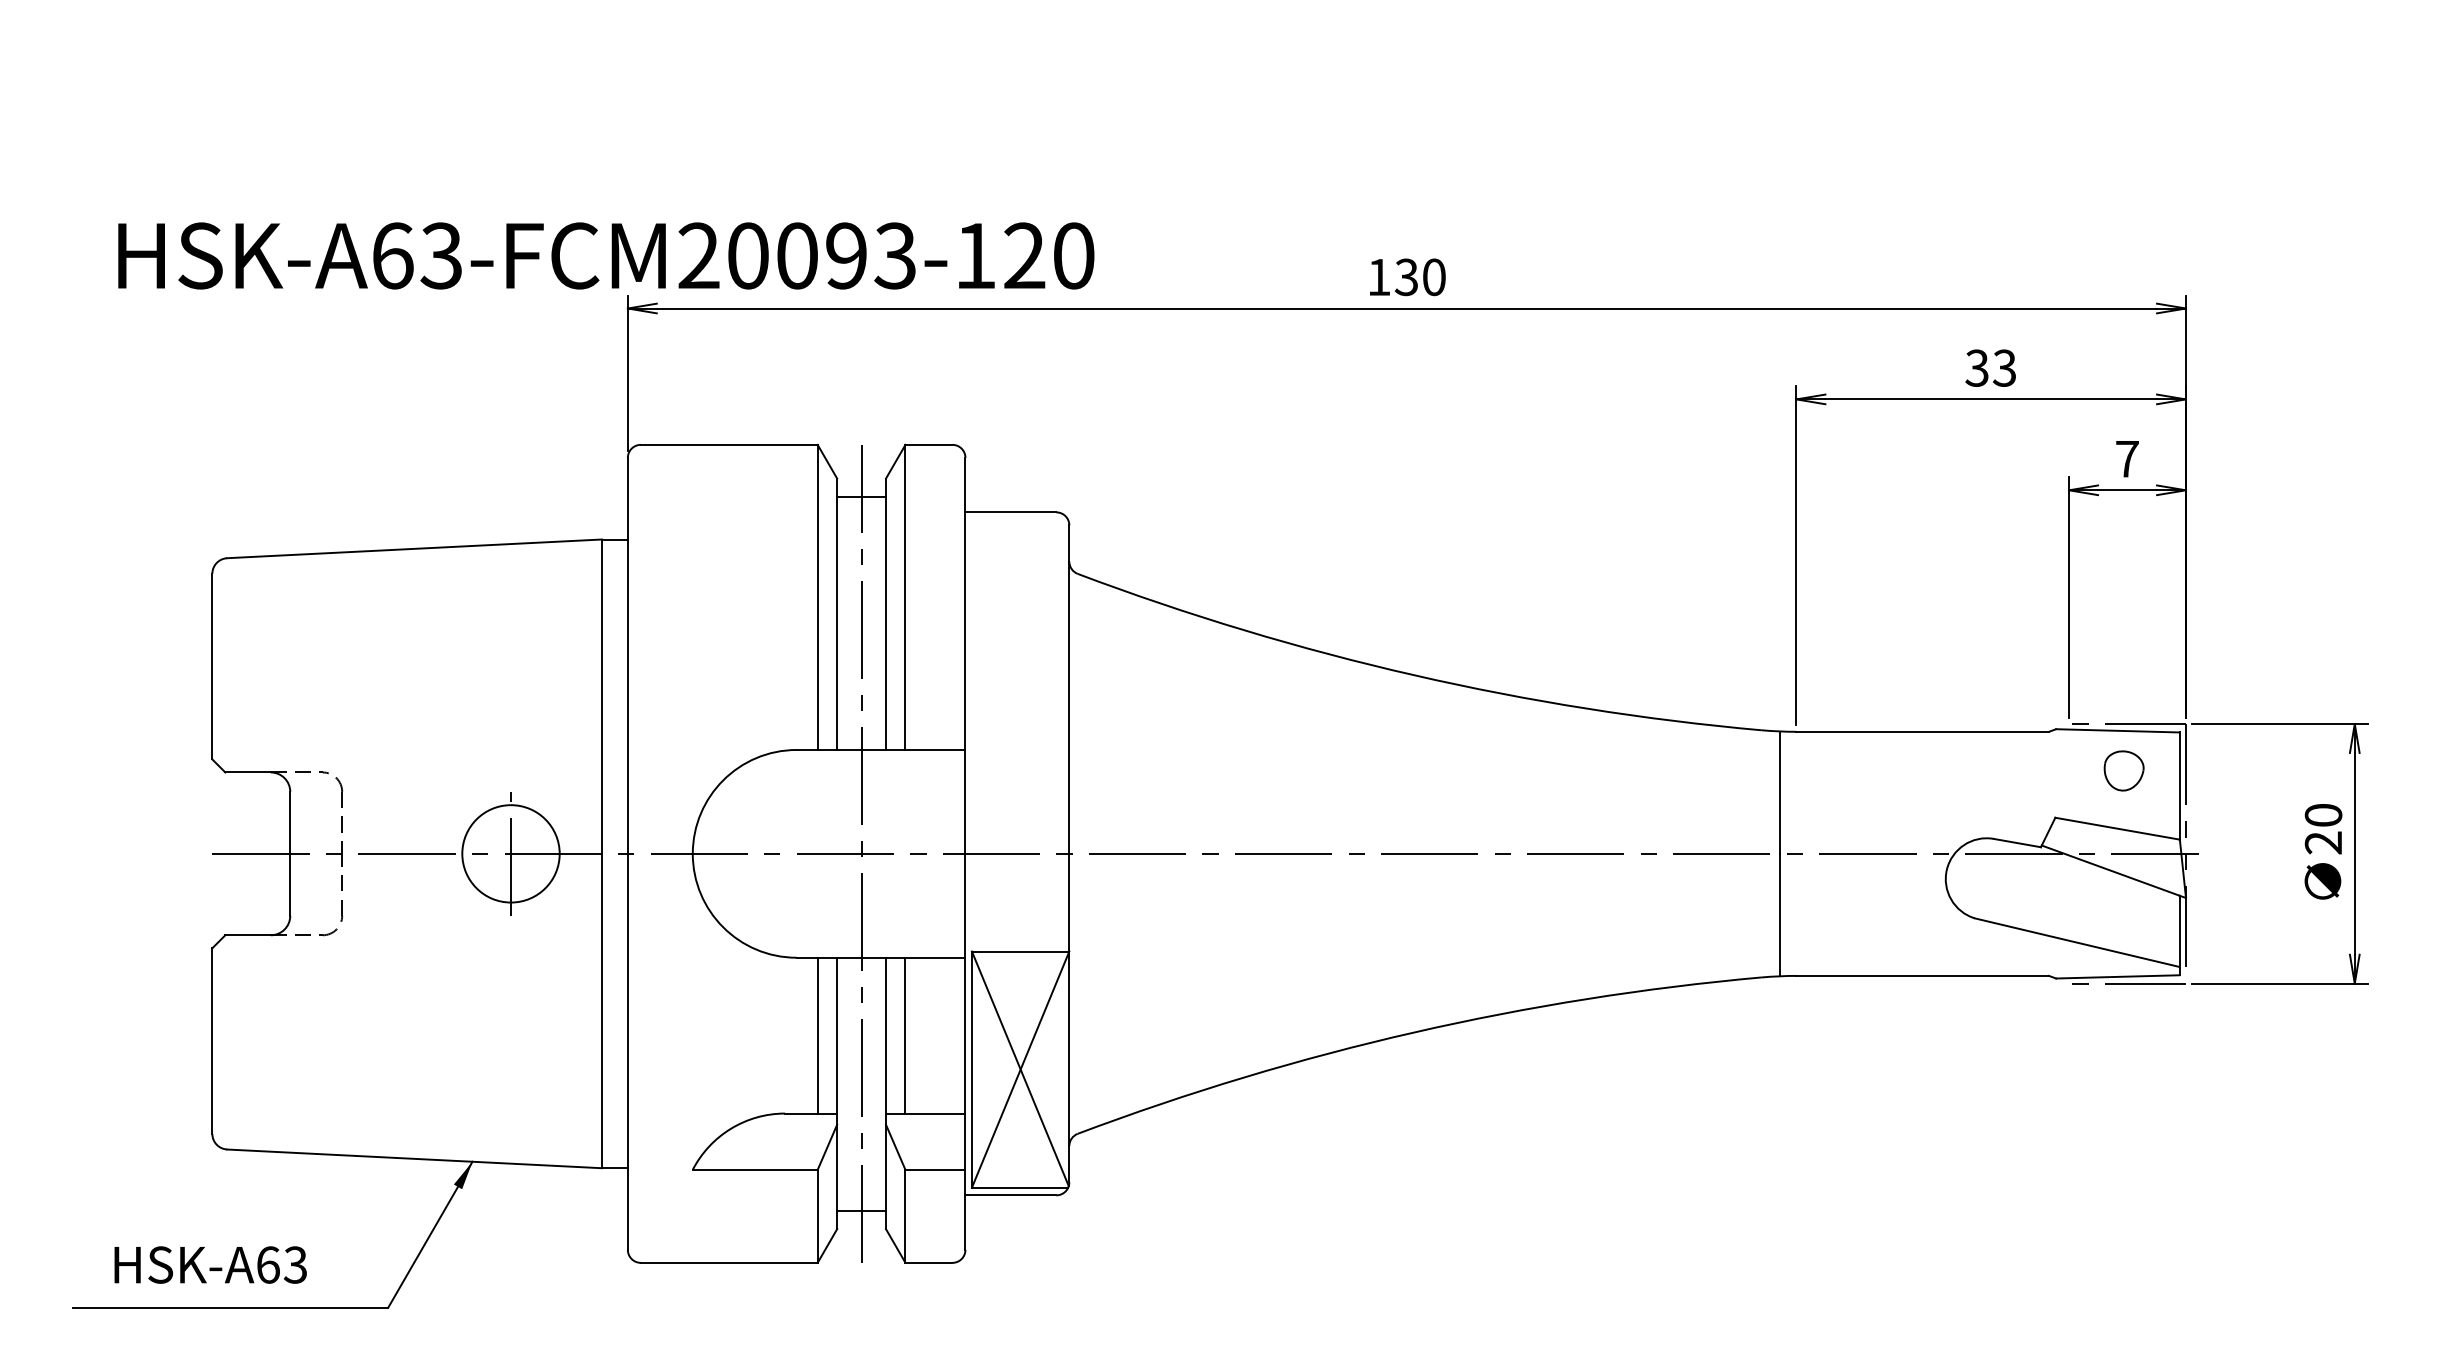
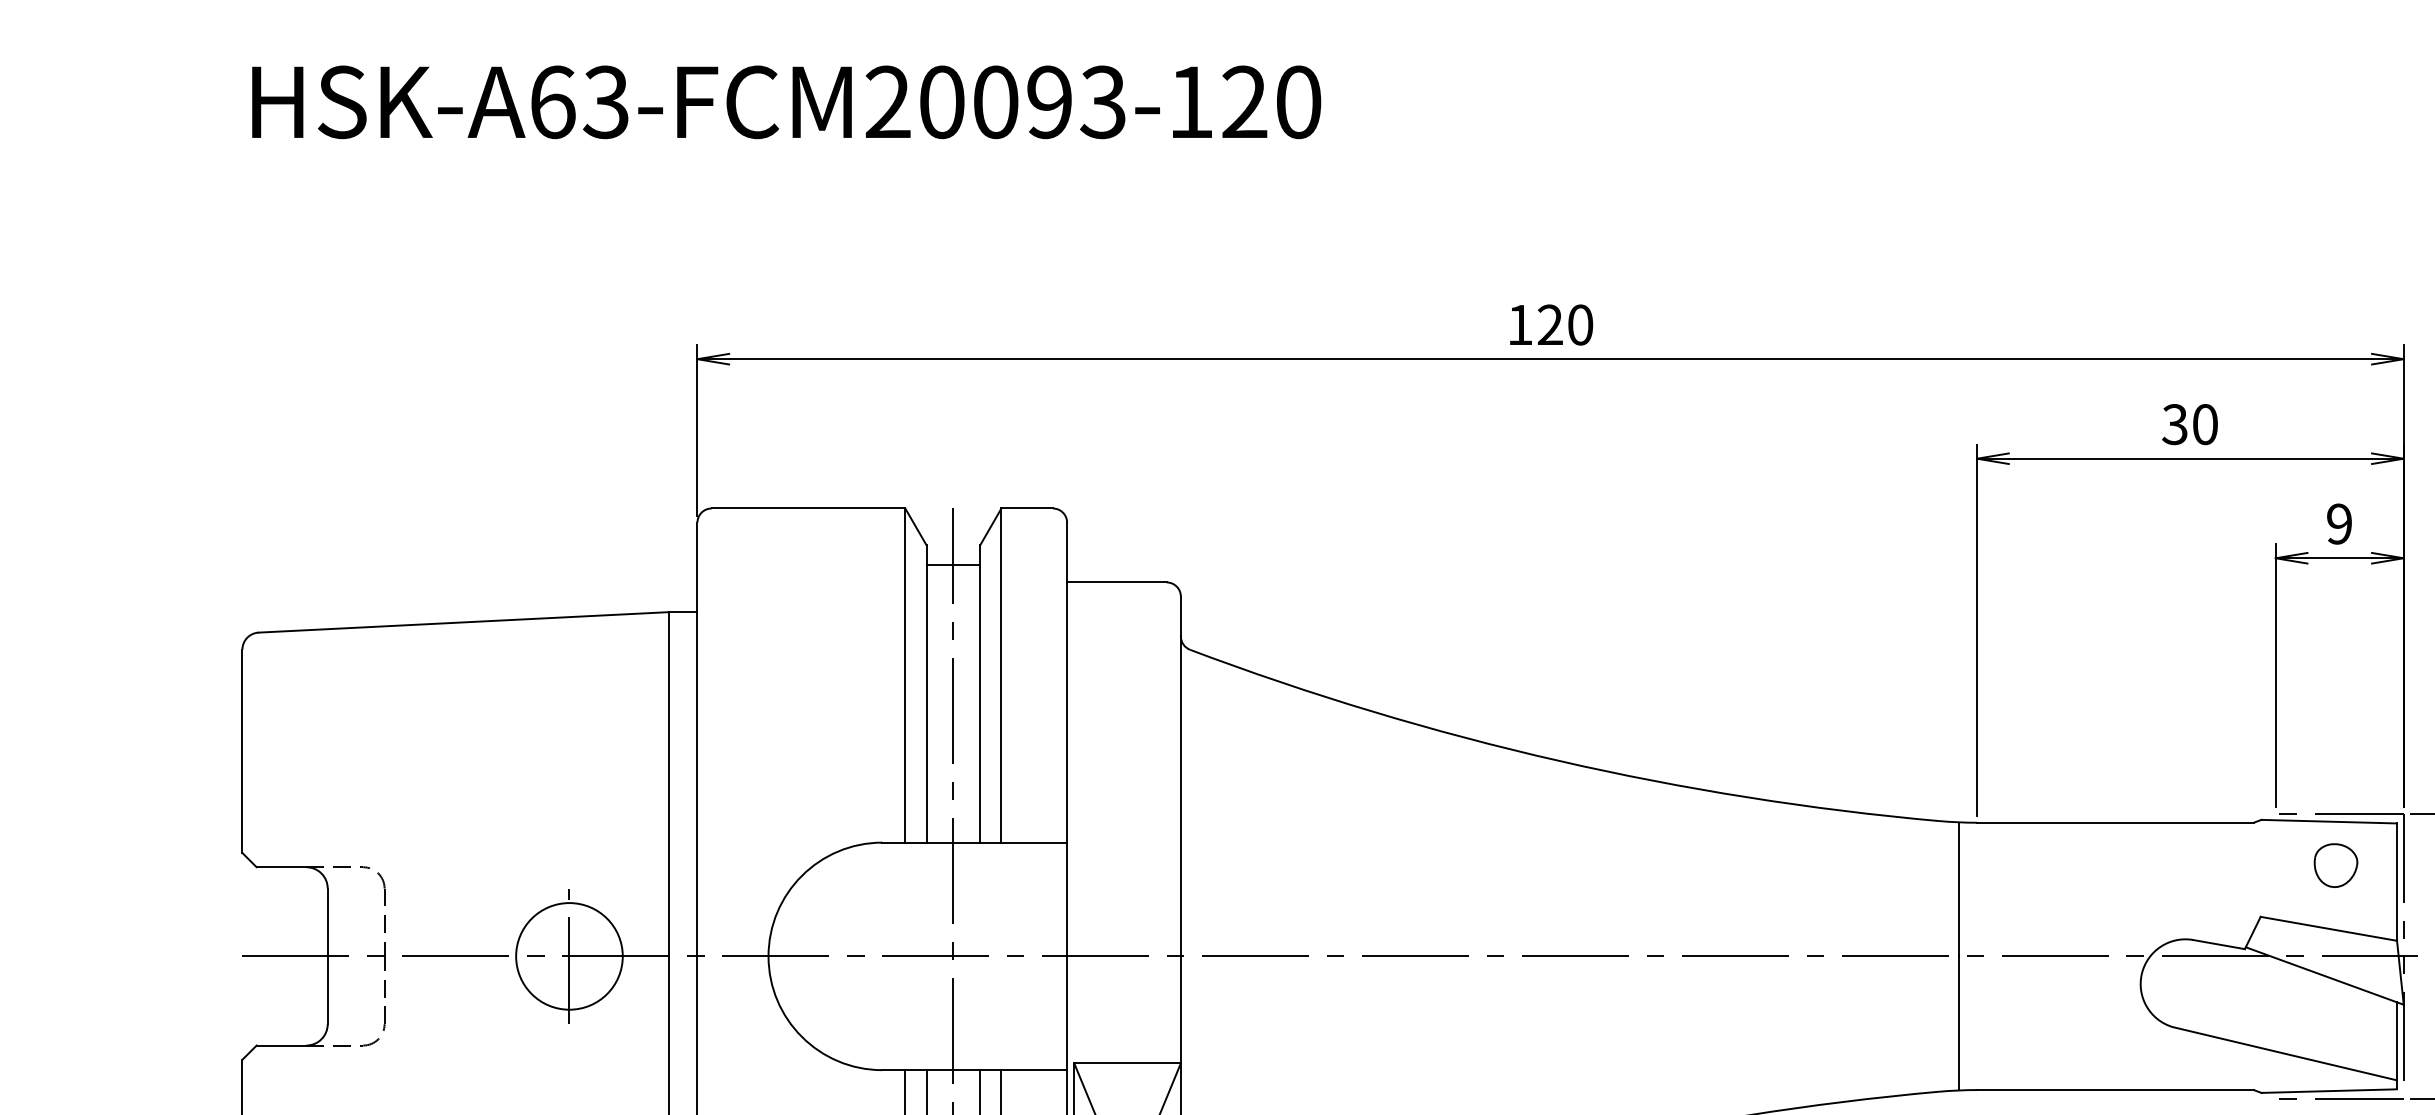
text: (606, 255) -> (786, 101), moved
text: (1406, 277) -> (1550, 325), 130 -> 120
text: (2004, 367) -> (2204, 423), 33 -> 30
text: (2127, 458) -> (2339, 523), 7 -> 9

